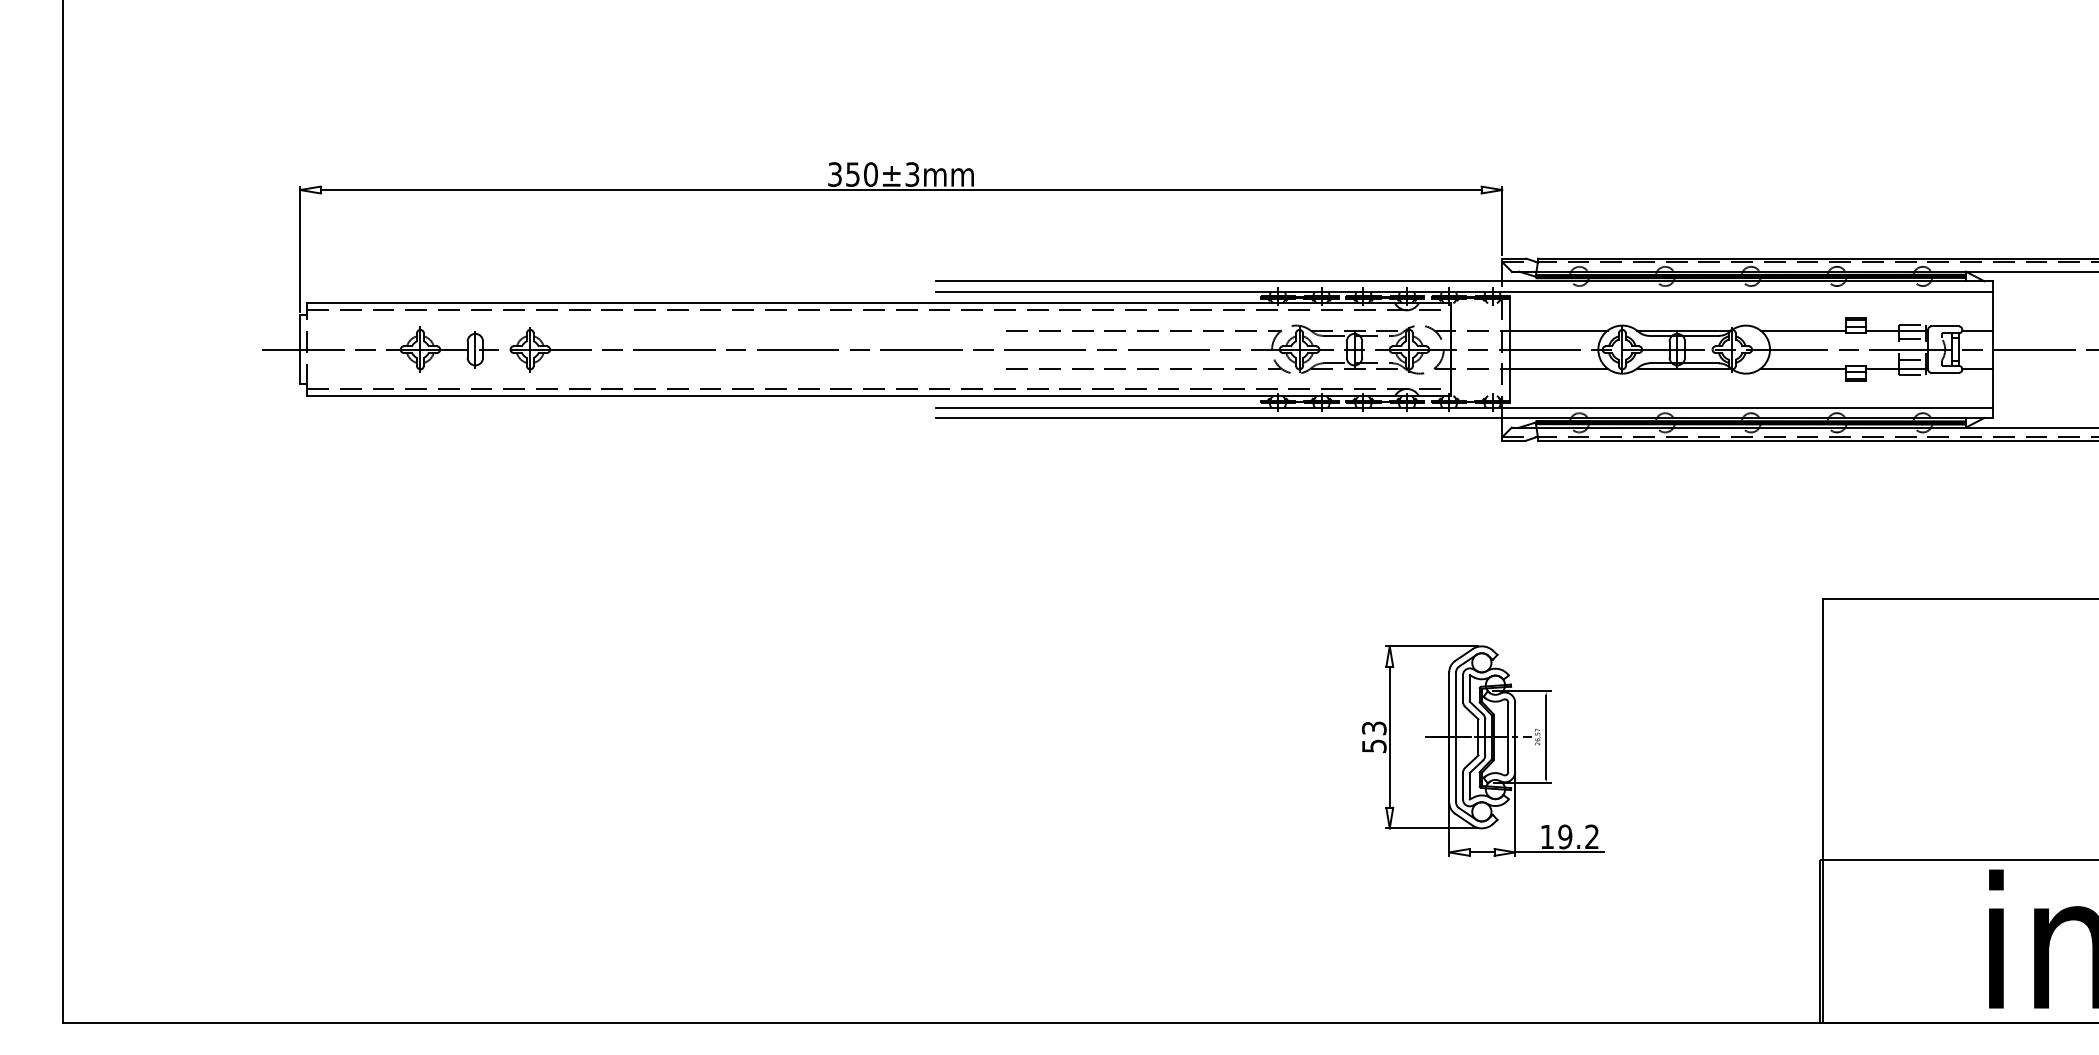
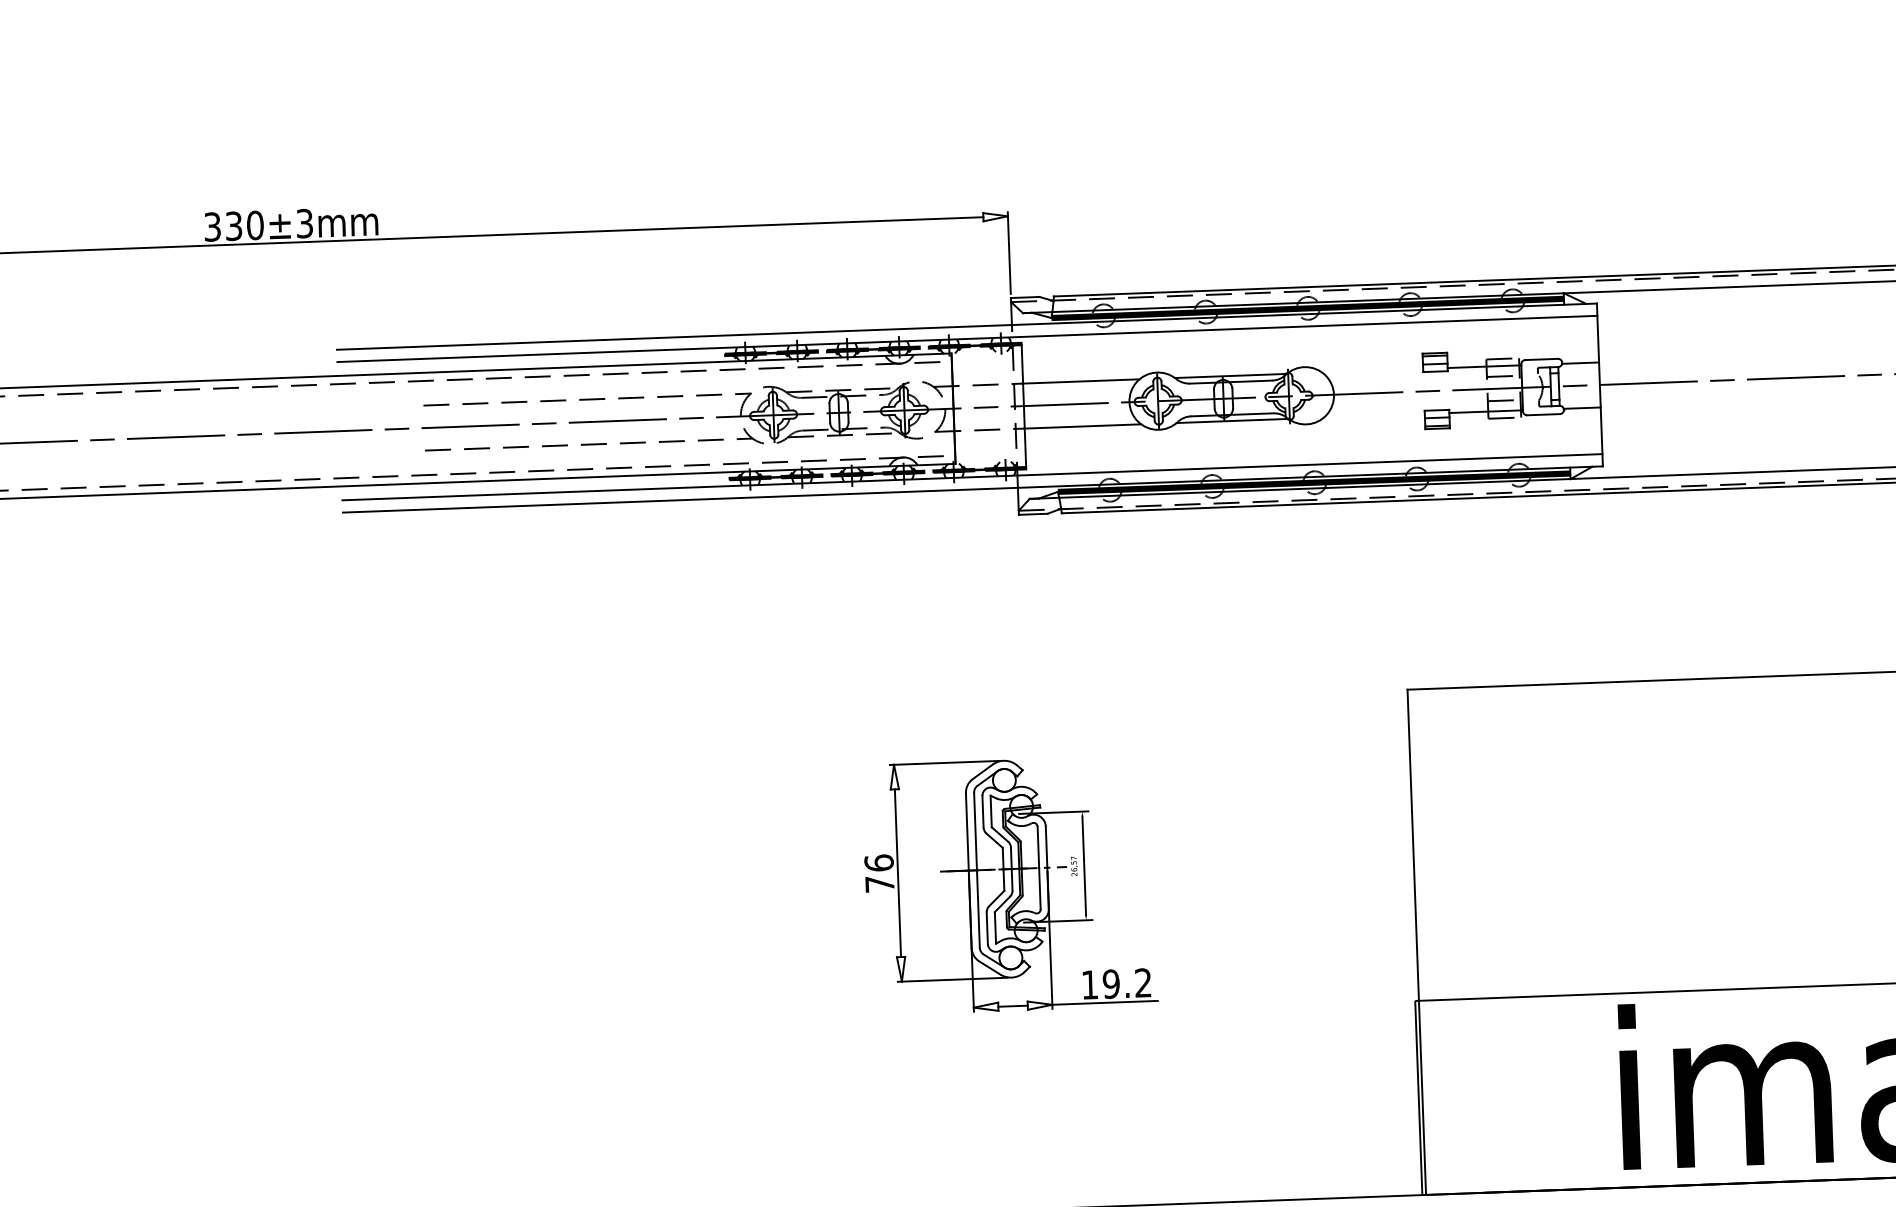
text: (853, 174) -> (234, 226), 350±3mm -> 330±3mm
line: (1802, 330) -> (1371, 370), removed
line: (1802, 368) -> (1373, 415), removed
text: (1374, 737) -> (879, 874), 53 -> 76

